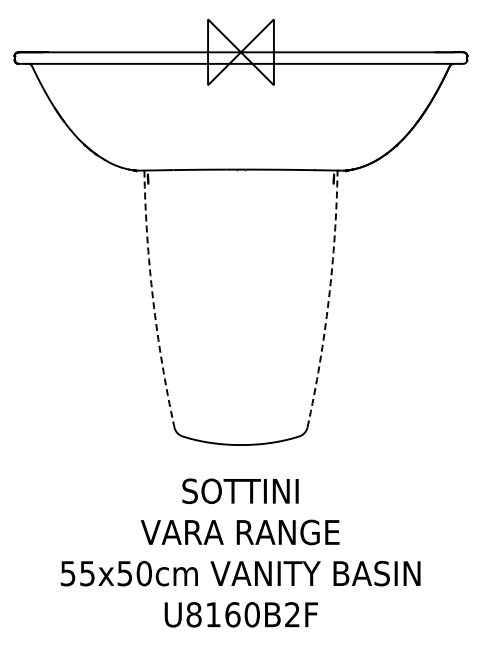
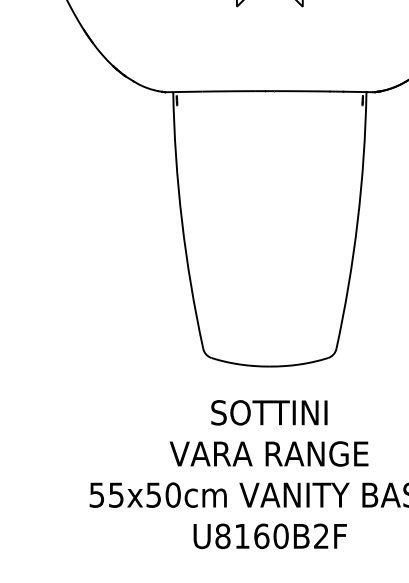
arc: (153, 299) -> (182, 221), dashed -> solid
arc: (328, 299) -> (357, 221), dashed -> solid

